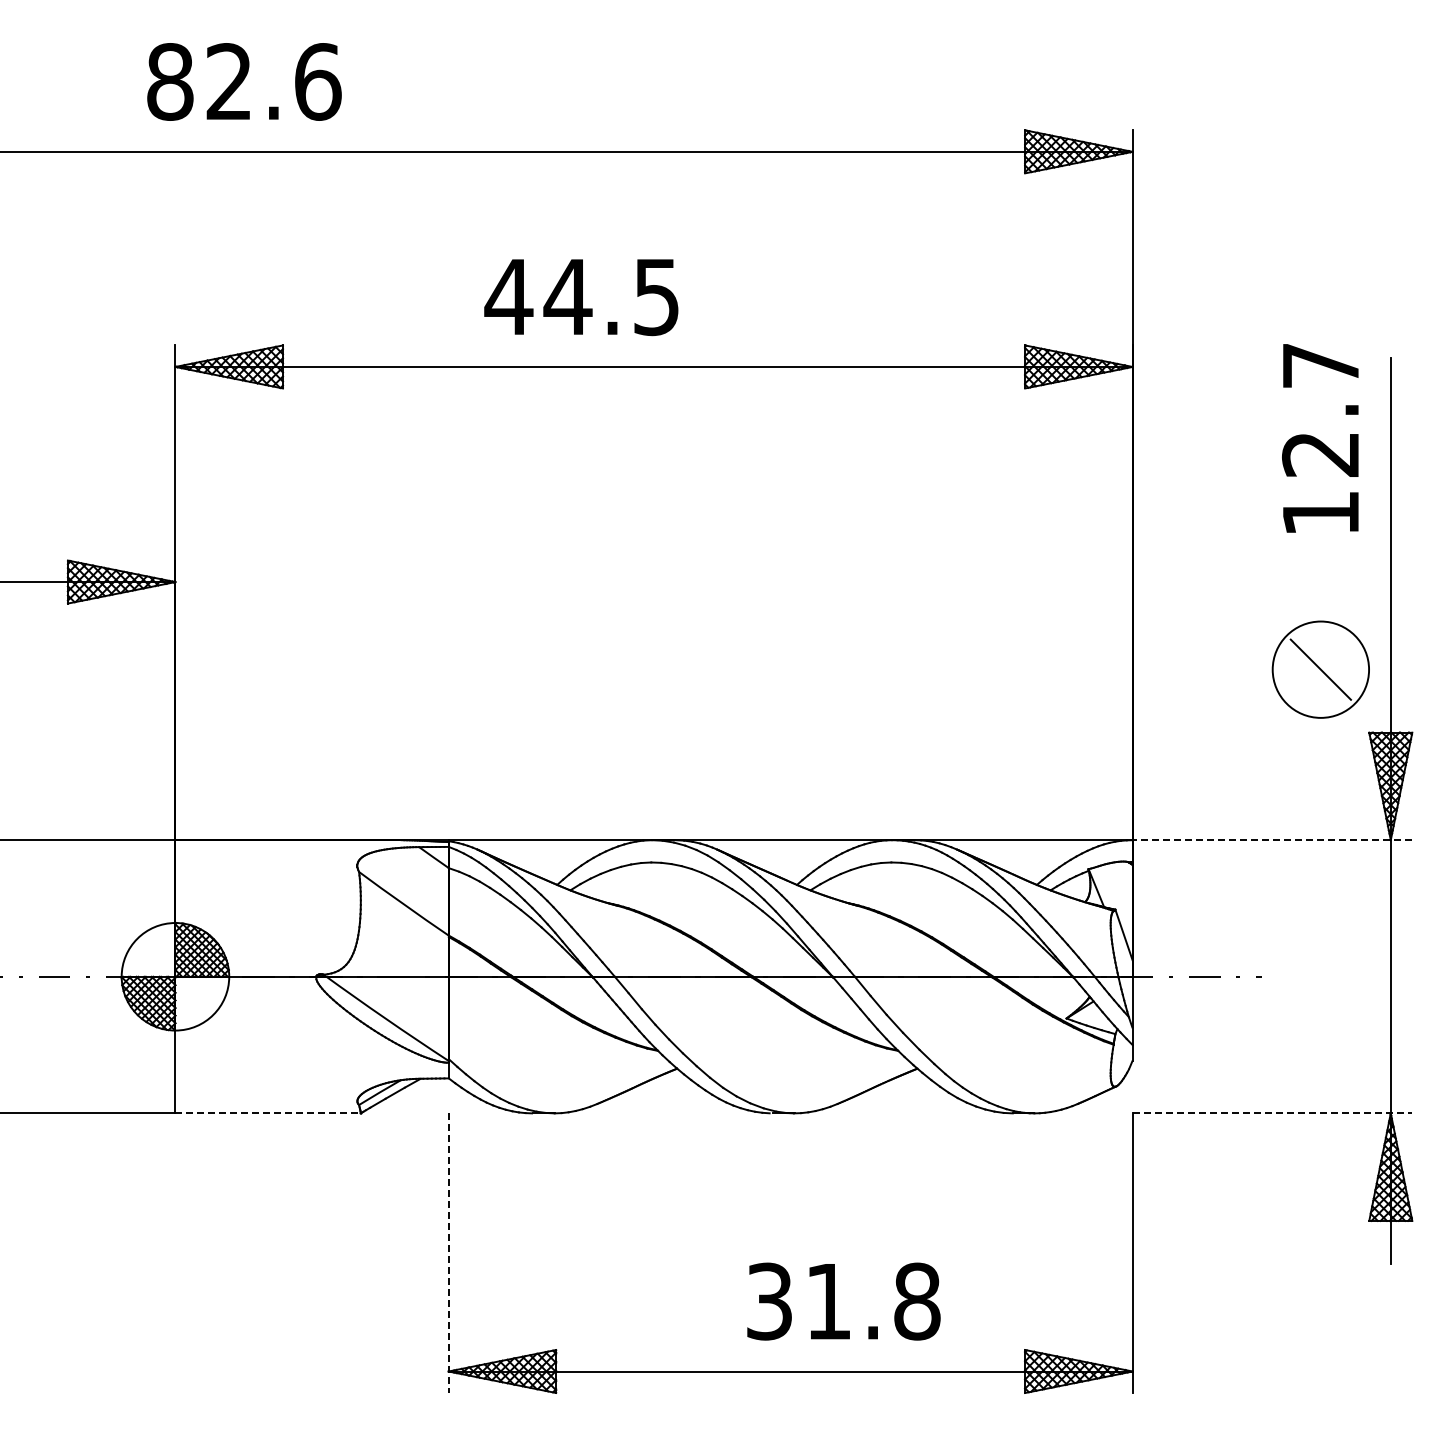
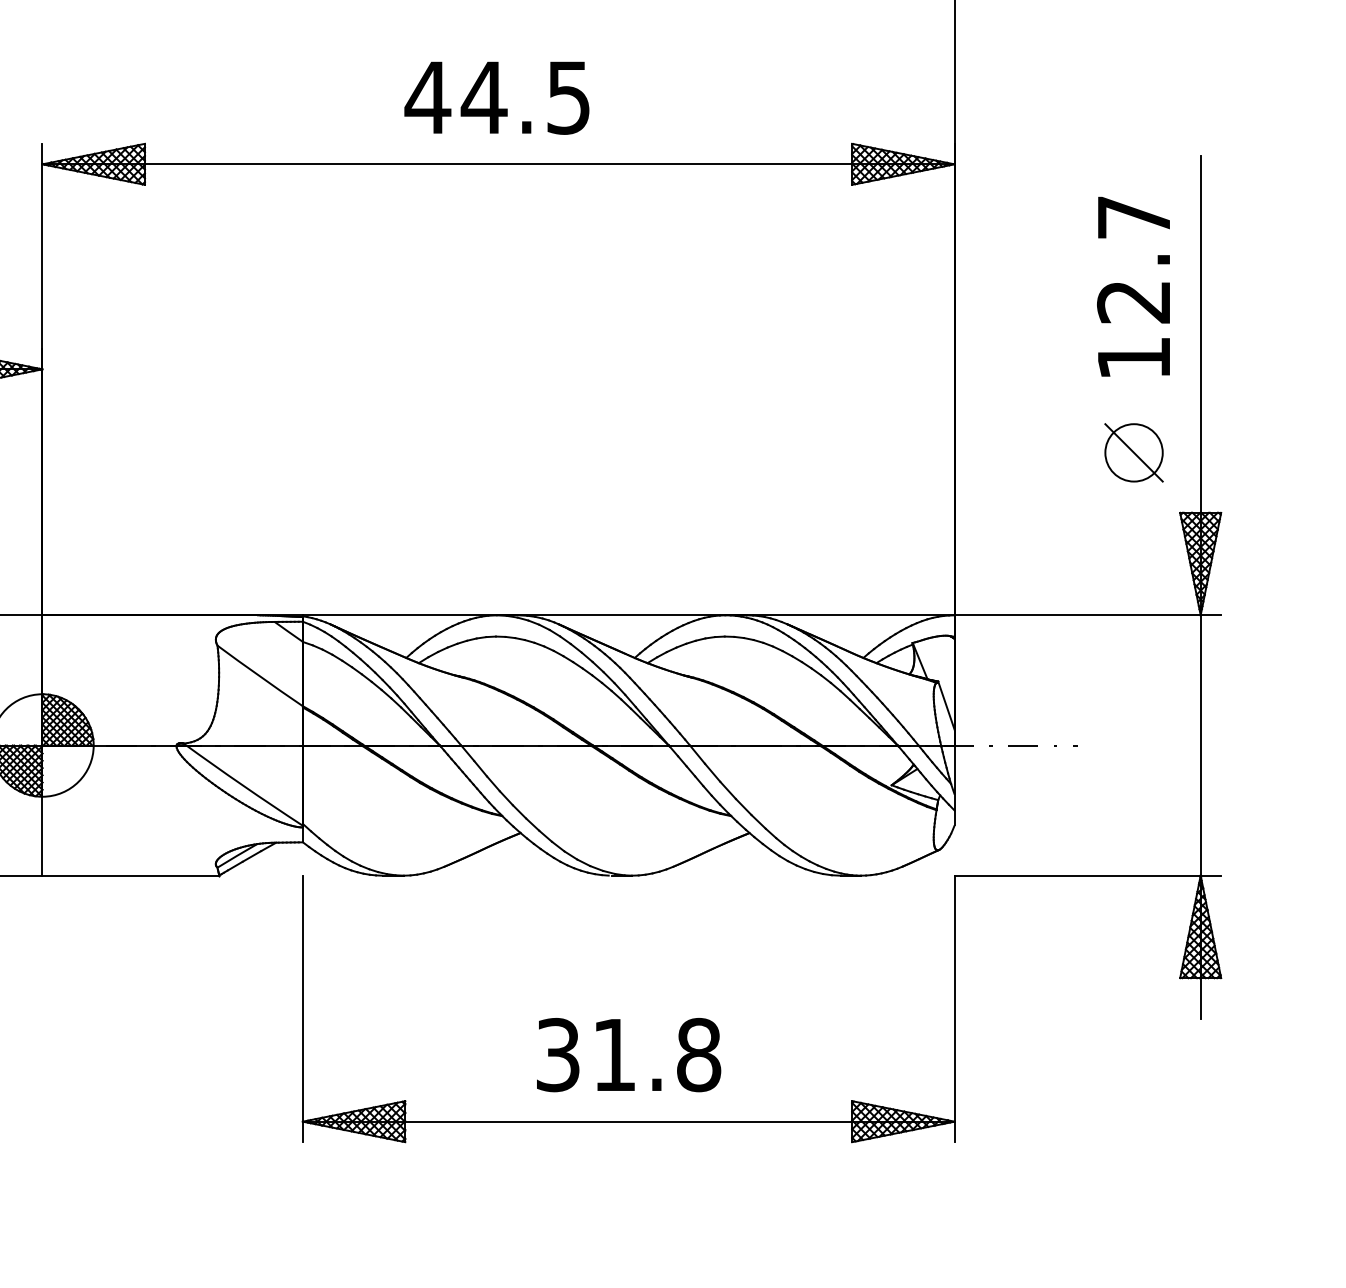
text: (581, 297) -> (497, 98), moved
text: (1320, 438) -> (1133, 286), moved
circle: (1320, 669) -> (1133, 452), size x0.62
line: (1272, 840) -> (1087, 615), dashed -> solid
line: (268, 1113) -> (131, 875), dashed -> solid
line: (1272, 1113) -> (1087, 875), dashed -> solid
line: (448, 1253) -> (302, 1009), dashed -> solid
text: (843, 1301) -> (628, 1054), moved

